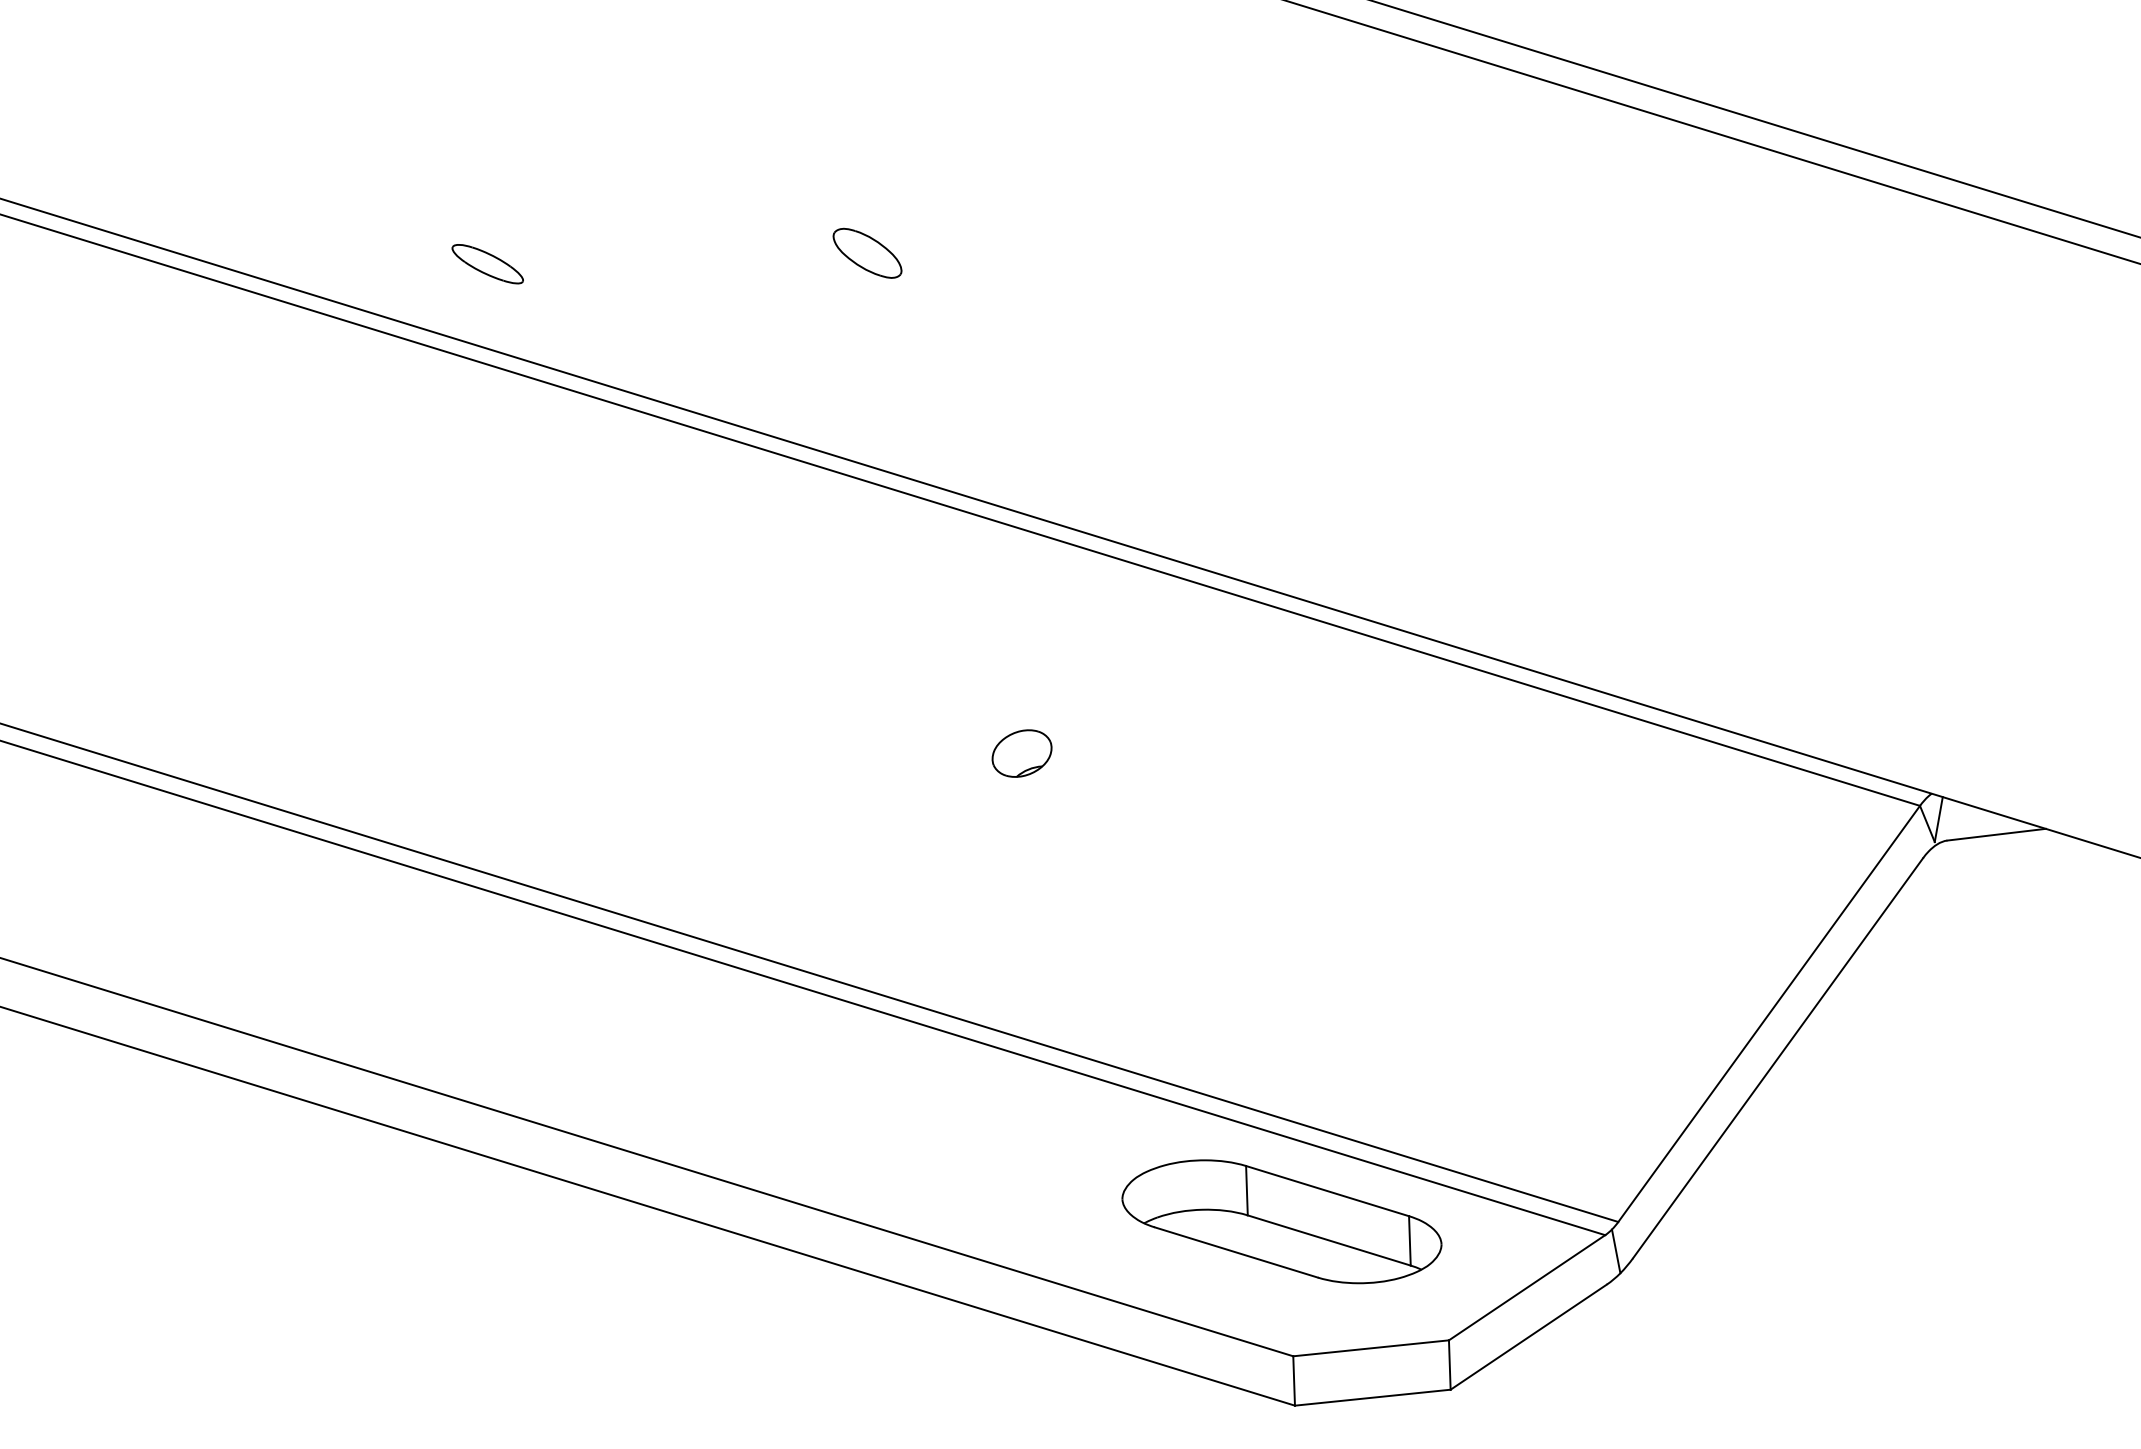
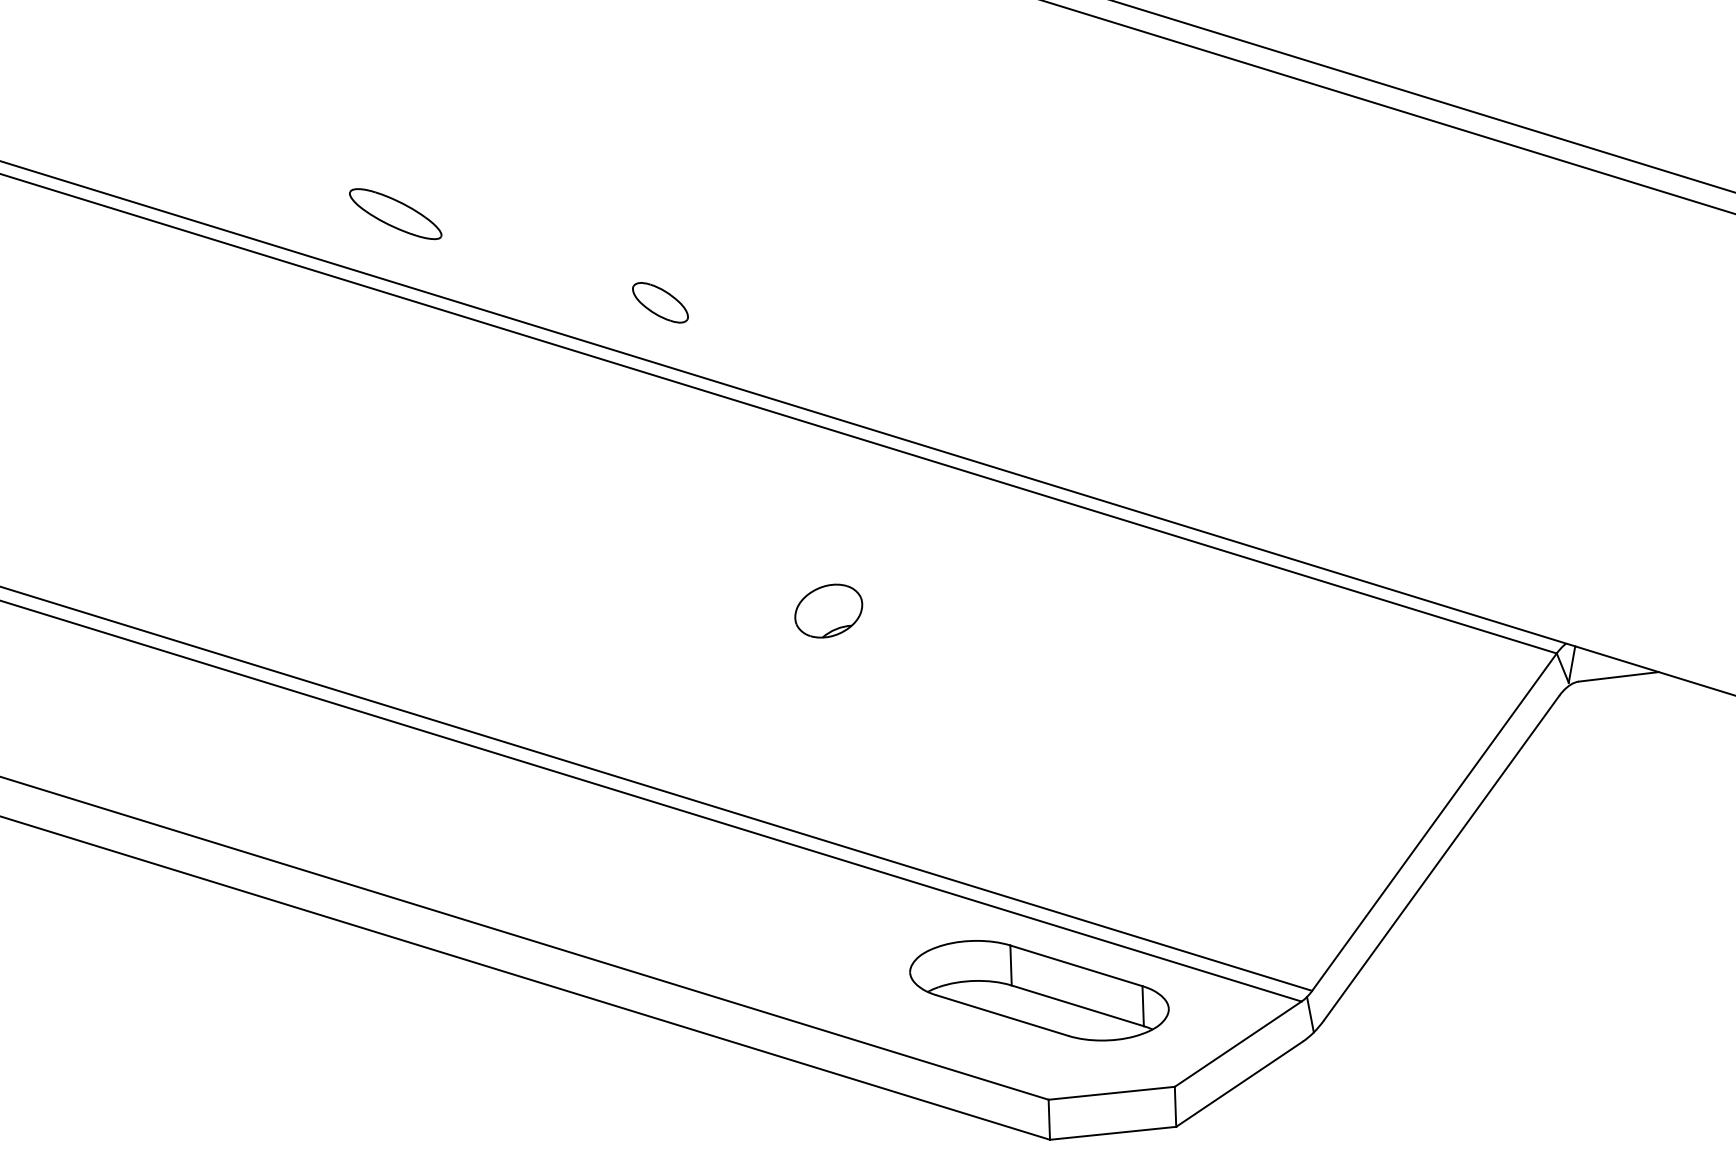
part: (867, 252) -> (660, 302), moved
part: (487, 264) -> (395, 214), size x1.6
part: (1021, 753) -> (828, 611), size x1.4

